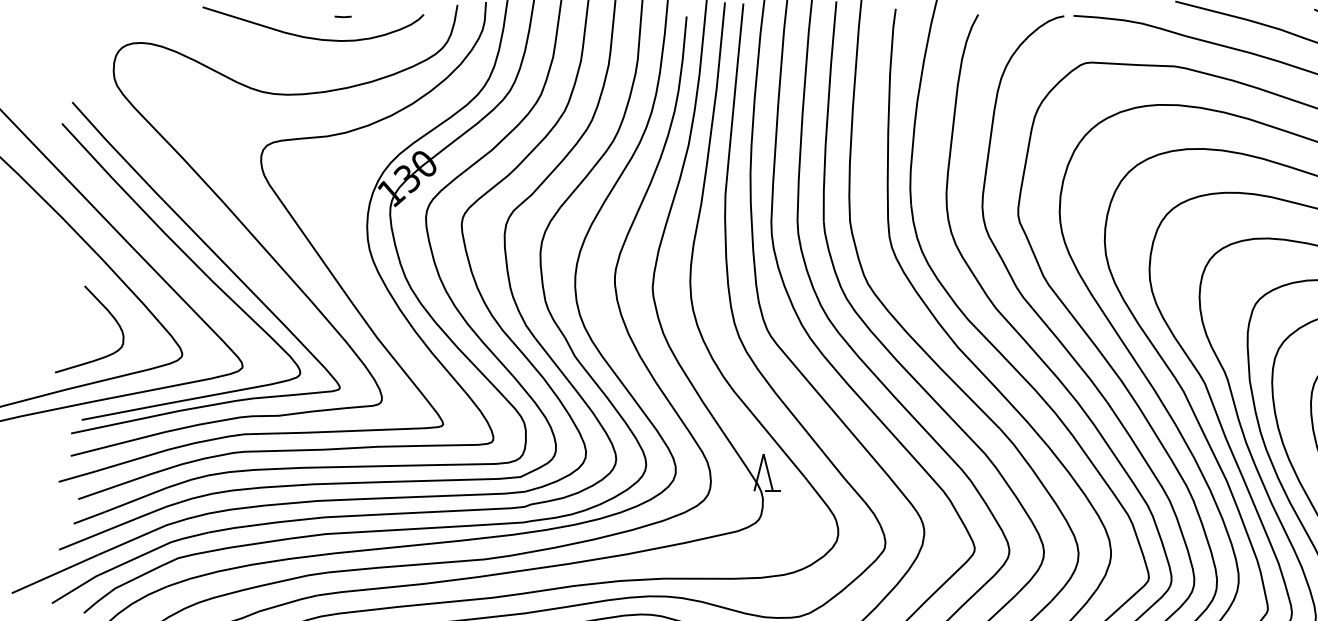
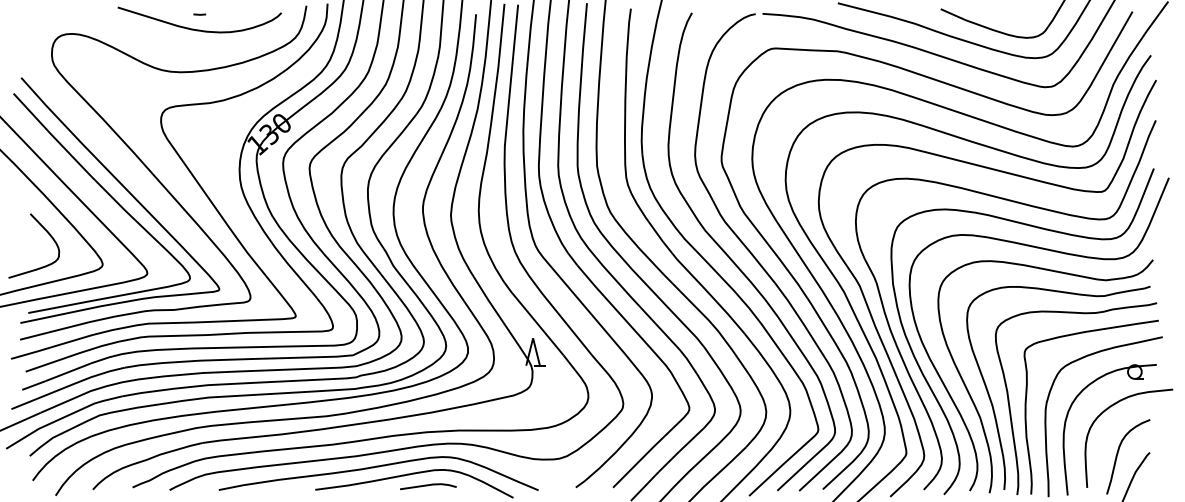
line: (342, 16) -> (199, 14), moved

